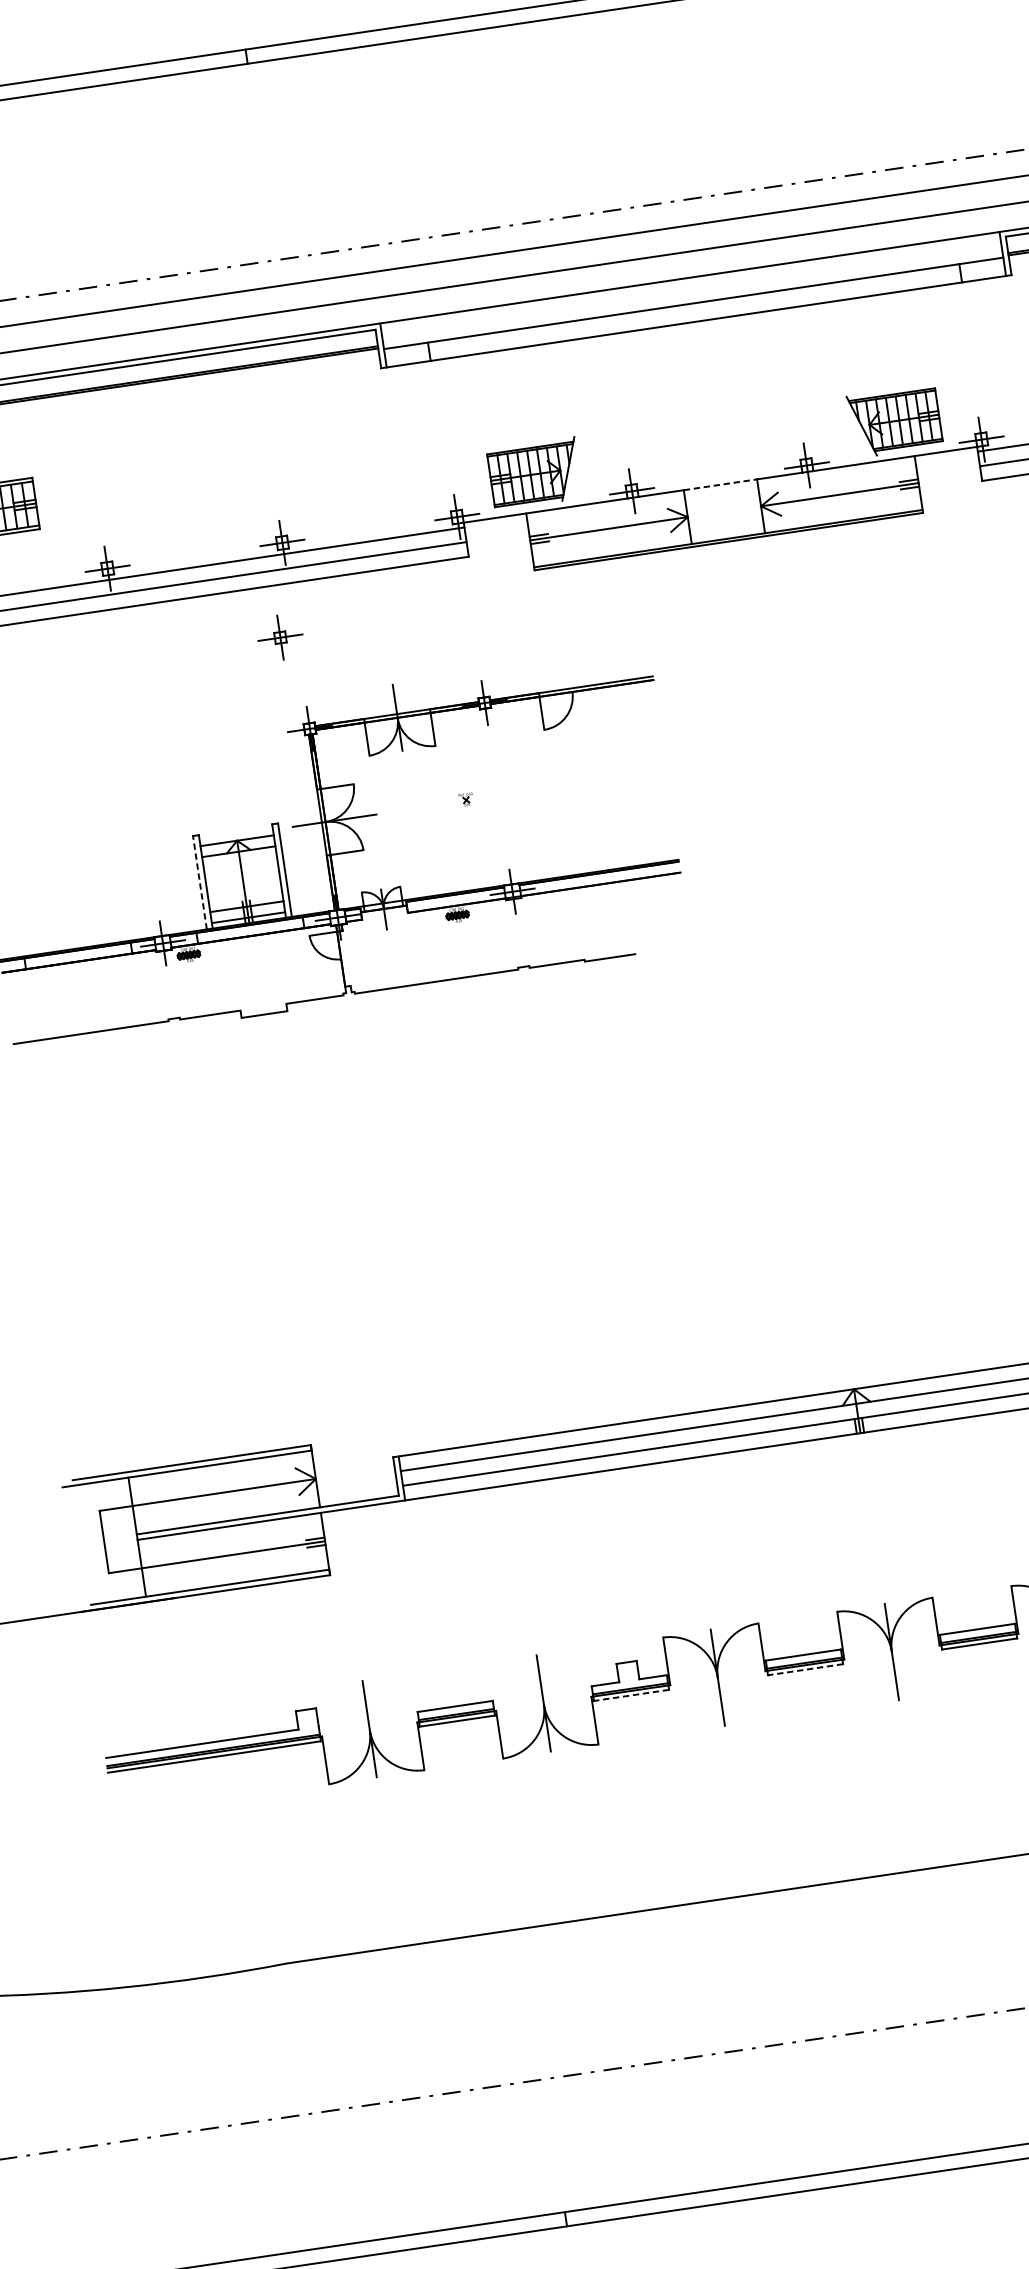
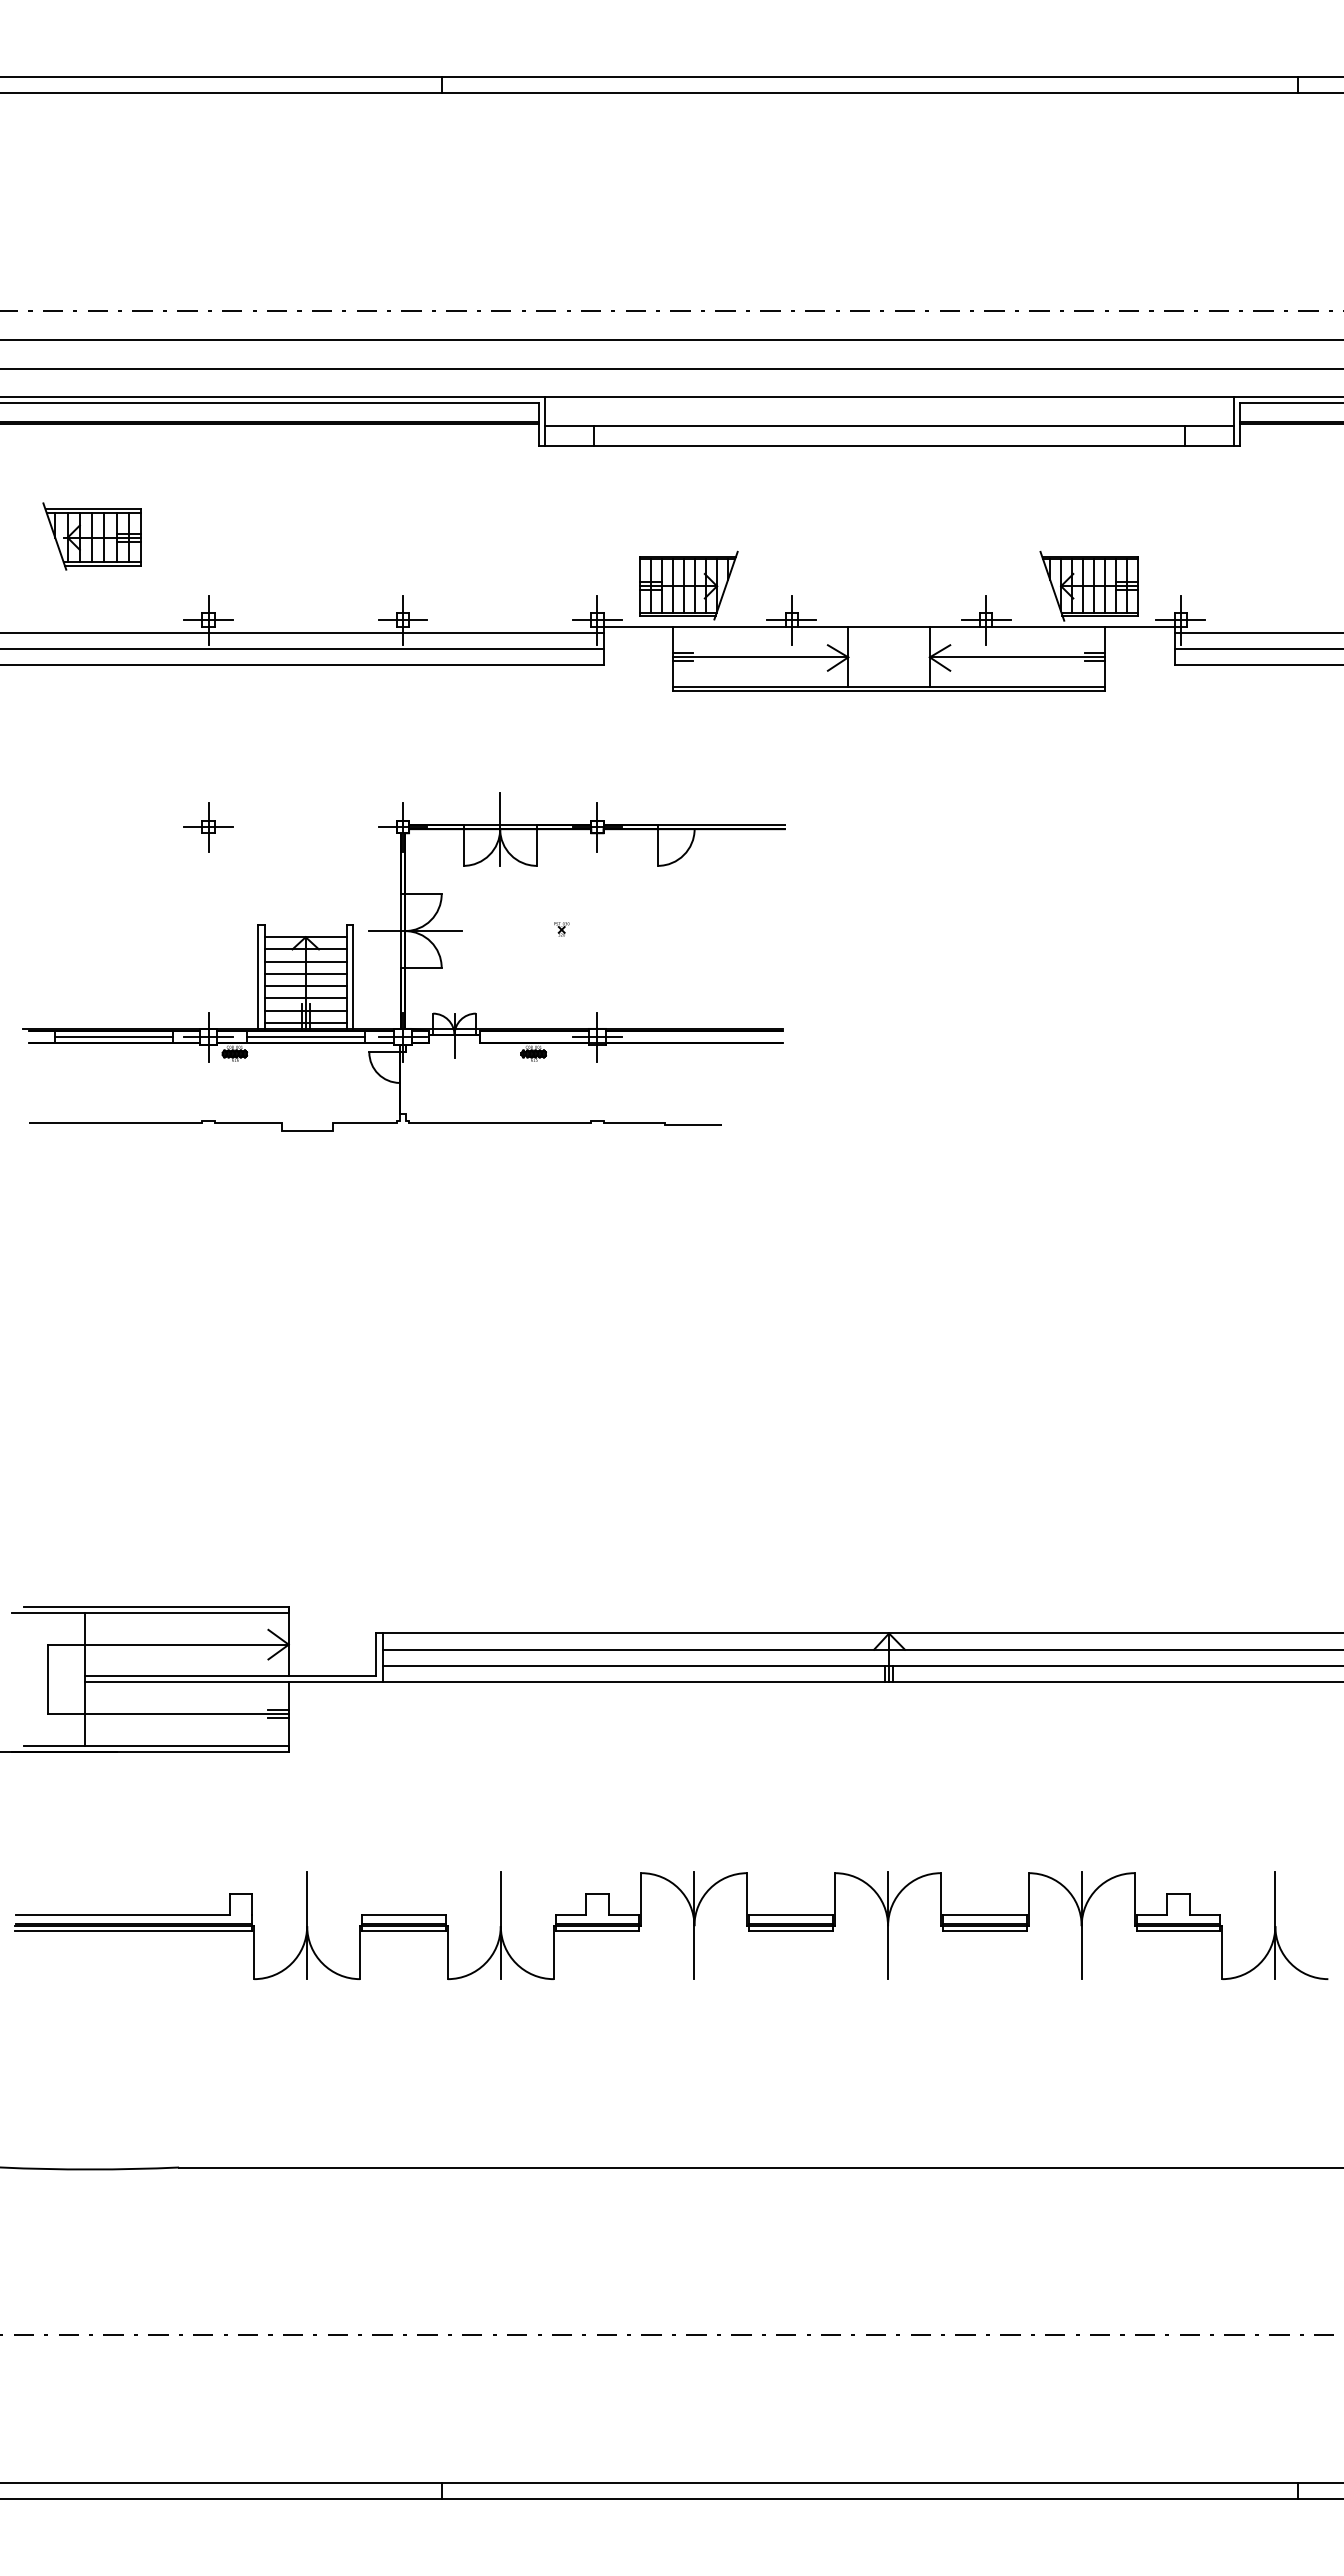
line: (720, 484) -> (889, 627), dashed -> solid
part: (280, 638) -> (208, 827), moved
line: (240, 862) -> (305, 961), added
line: (241, 873) -> (305, 973), added
line: (199, 882) -> (258, 976), dashed -> solid
line: (243, 885) -> (305, 986), added
line: (245, 895) -> (305, 998), added
line: (250, 930) -> (305, 1037), added
line: (78, 956) -> (114, 1037), added
line: (805, 1670) -> (791, 1931), dashed -> solid
line: (631, 1695) -> (597, 1931), dashed -> solid

